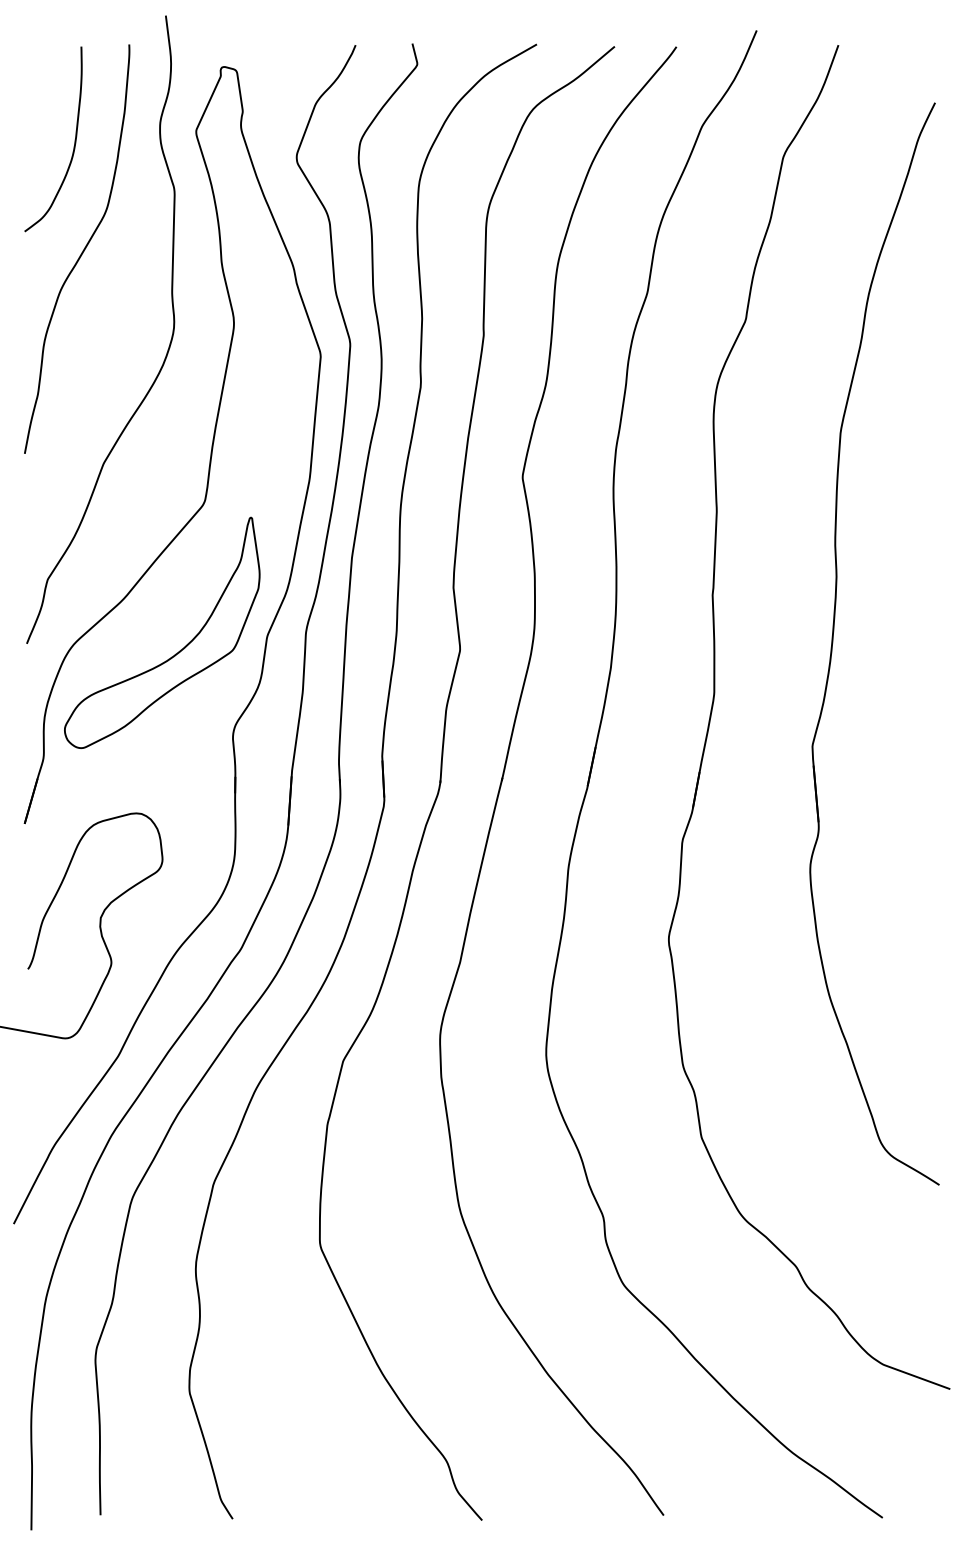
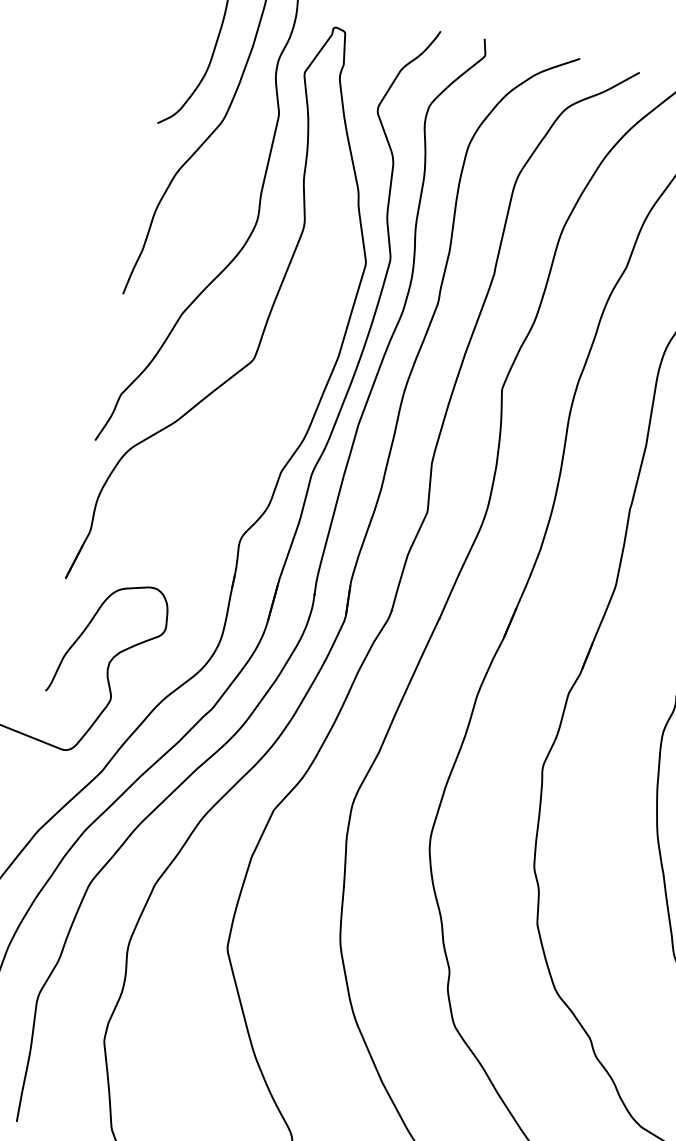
part: (175, 653) -> (207, 471), removed

